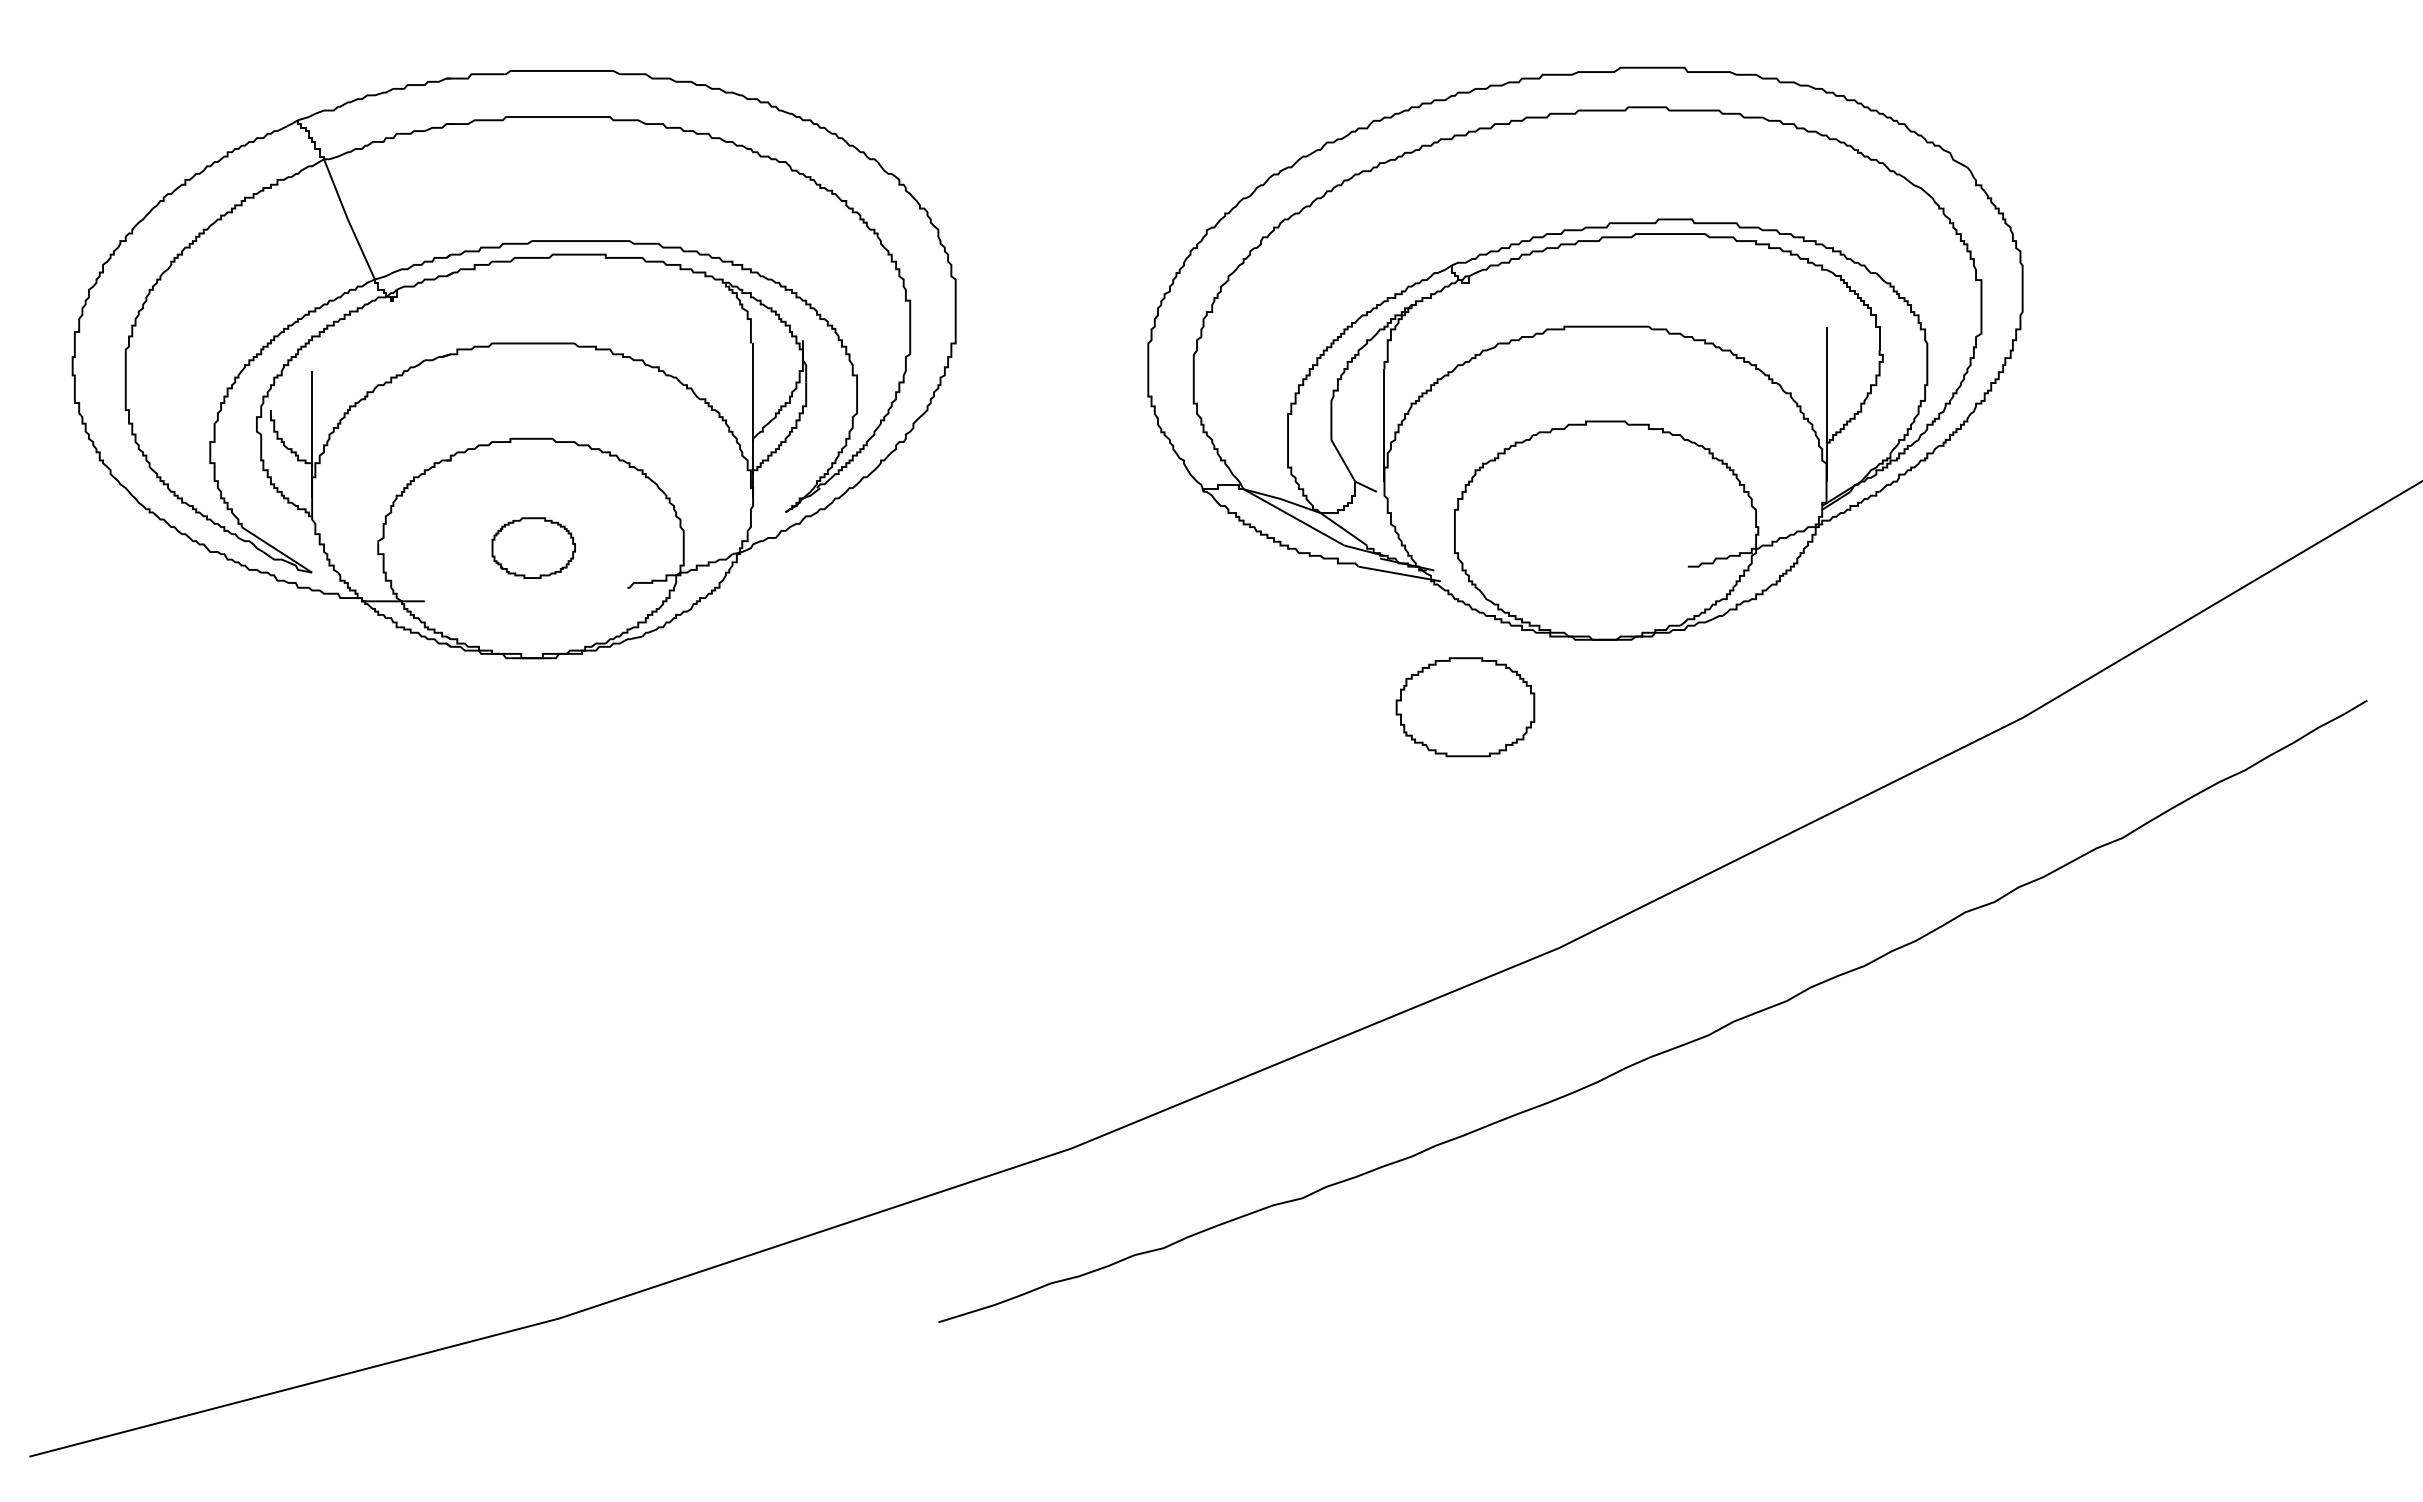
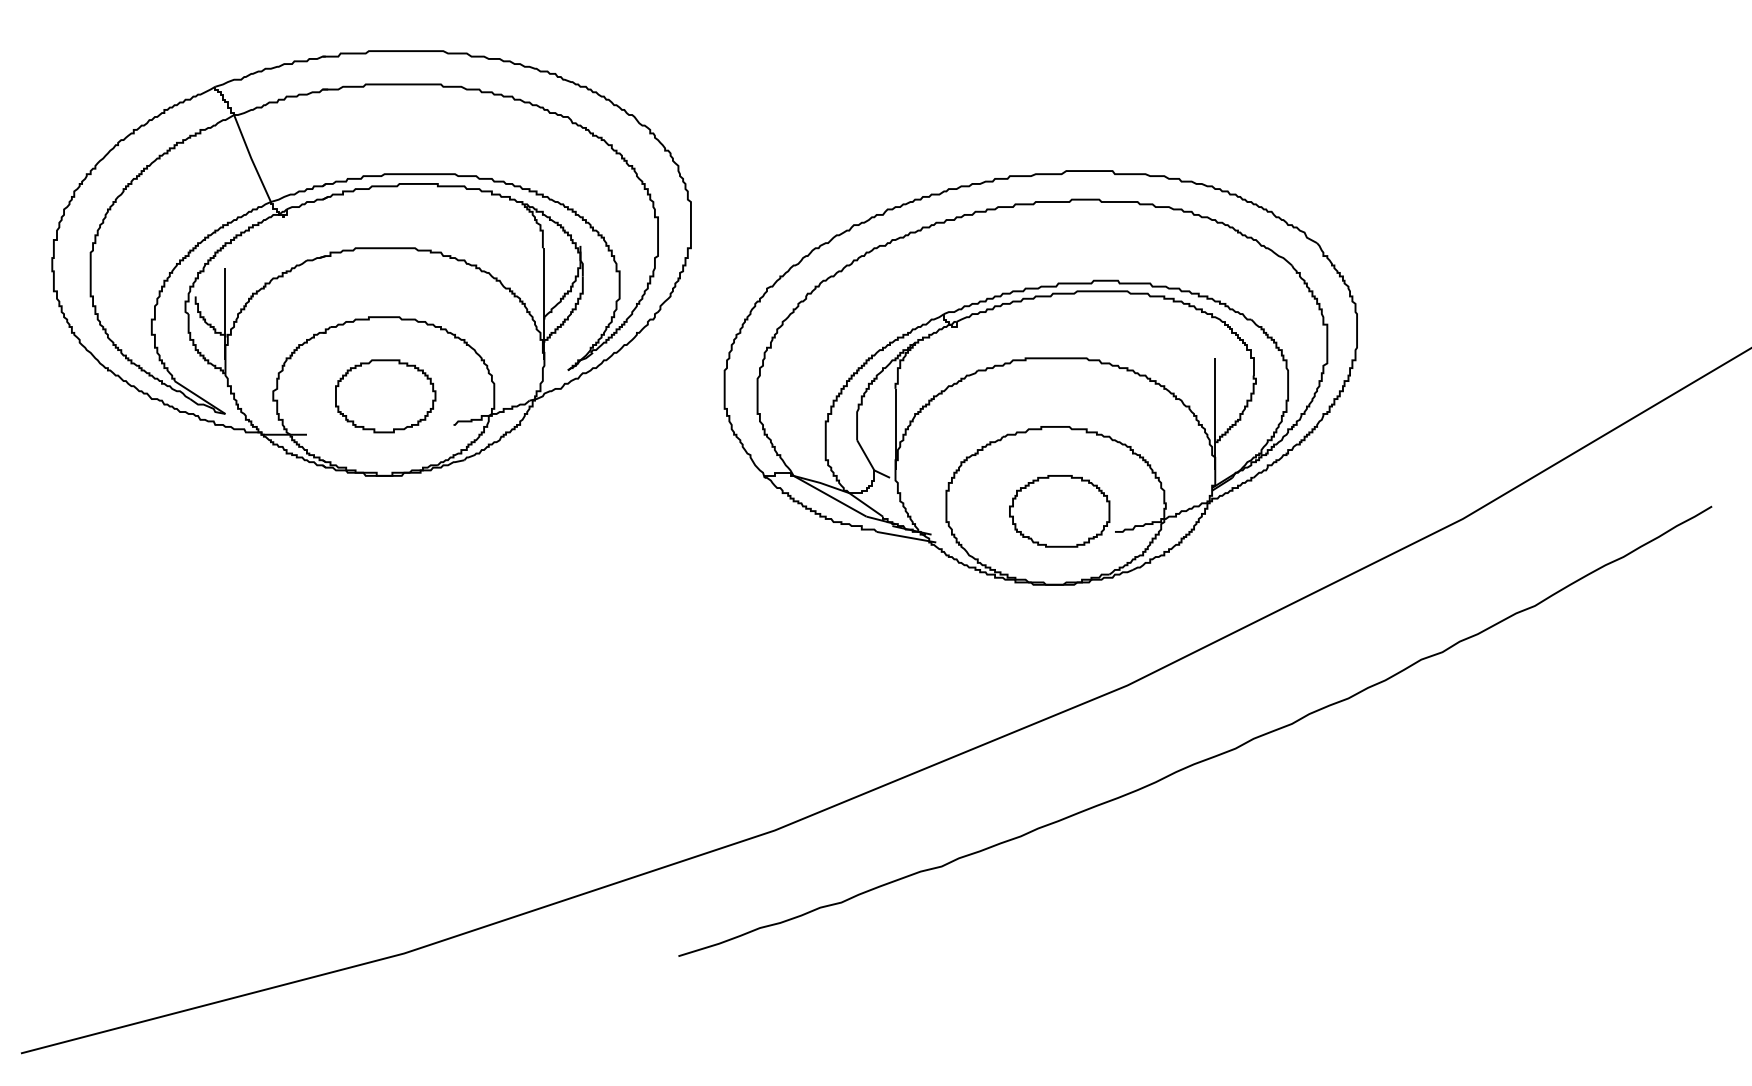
part: (1585, 353) -> (1040, 377), moved
part: (533, 547) -> (385, 395), size x1.67

